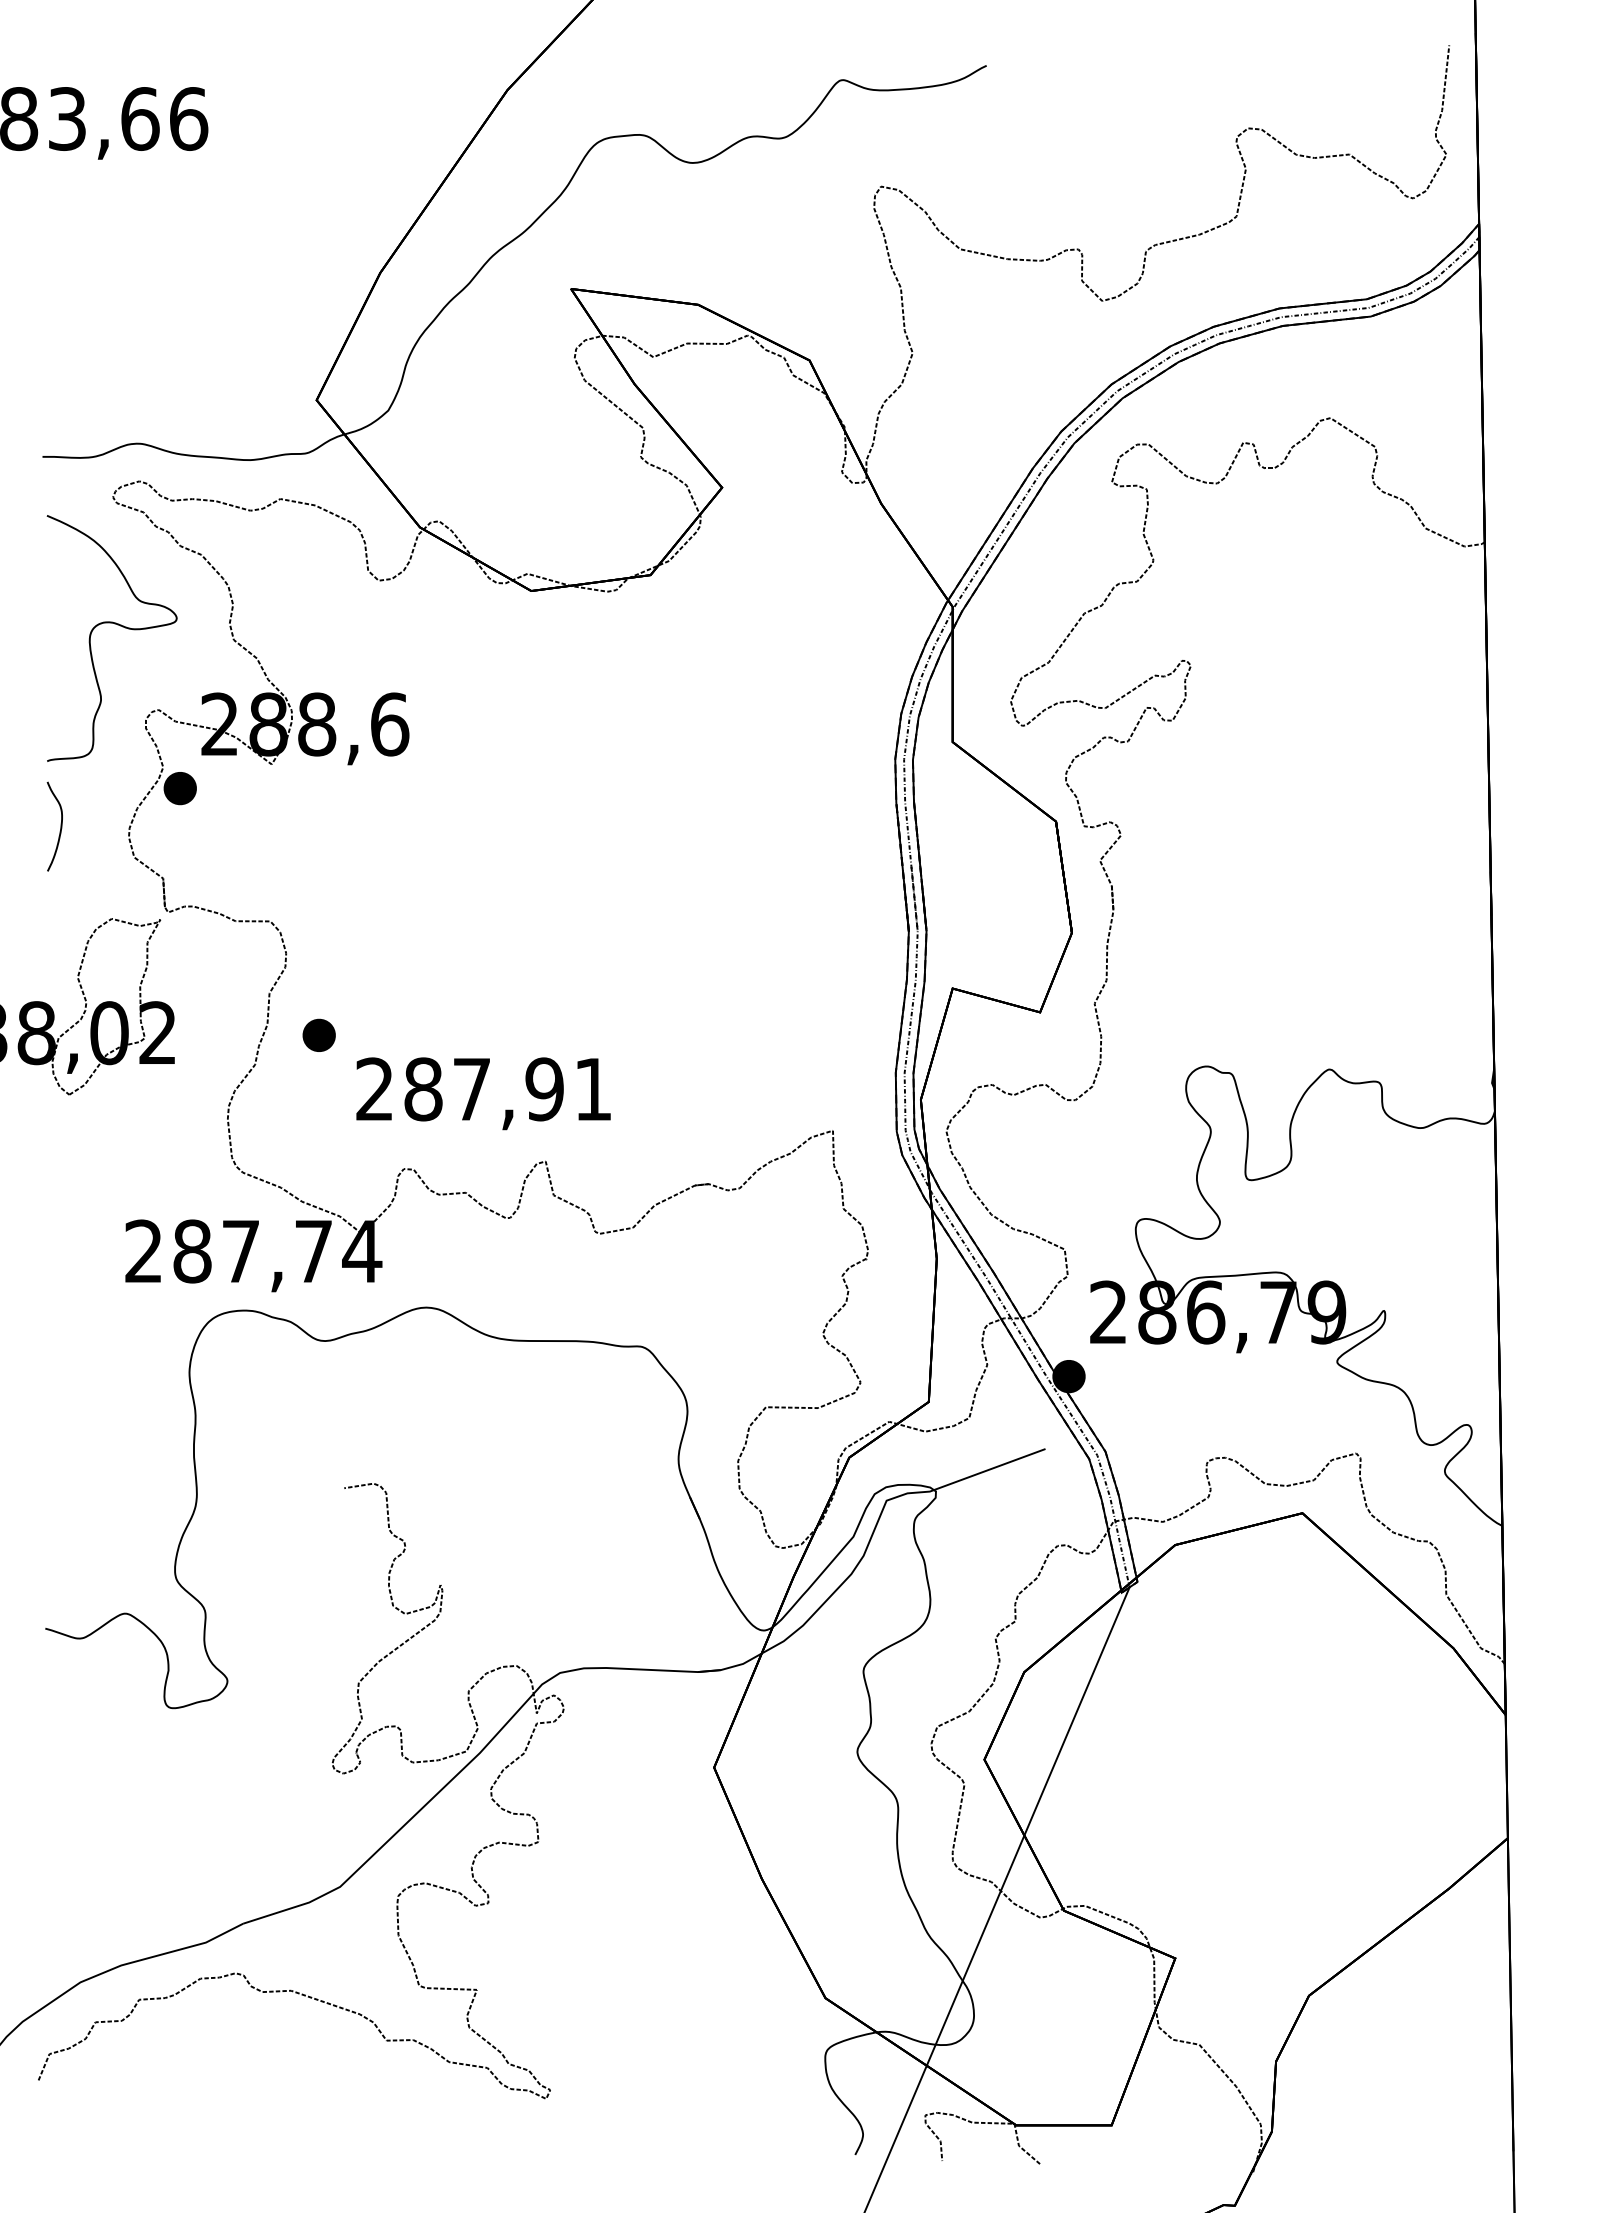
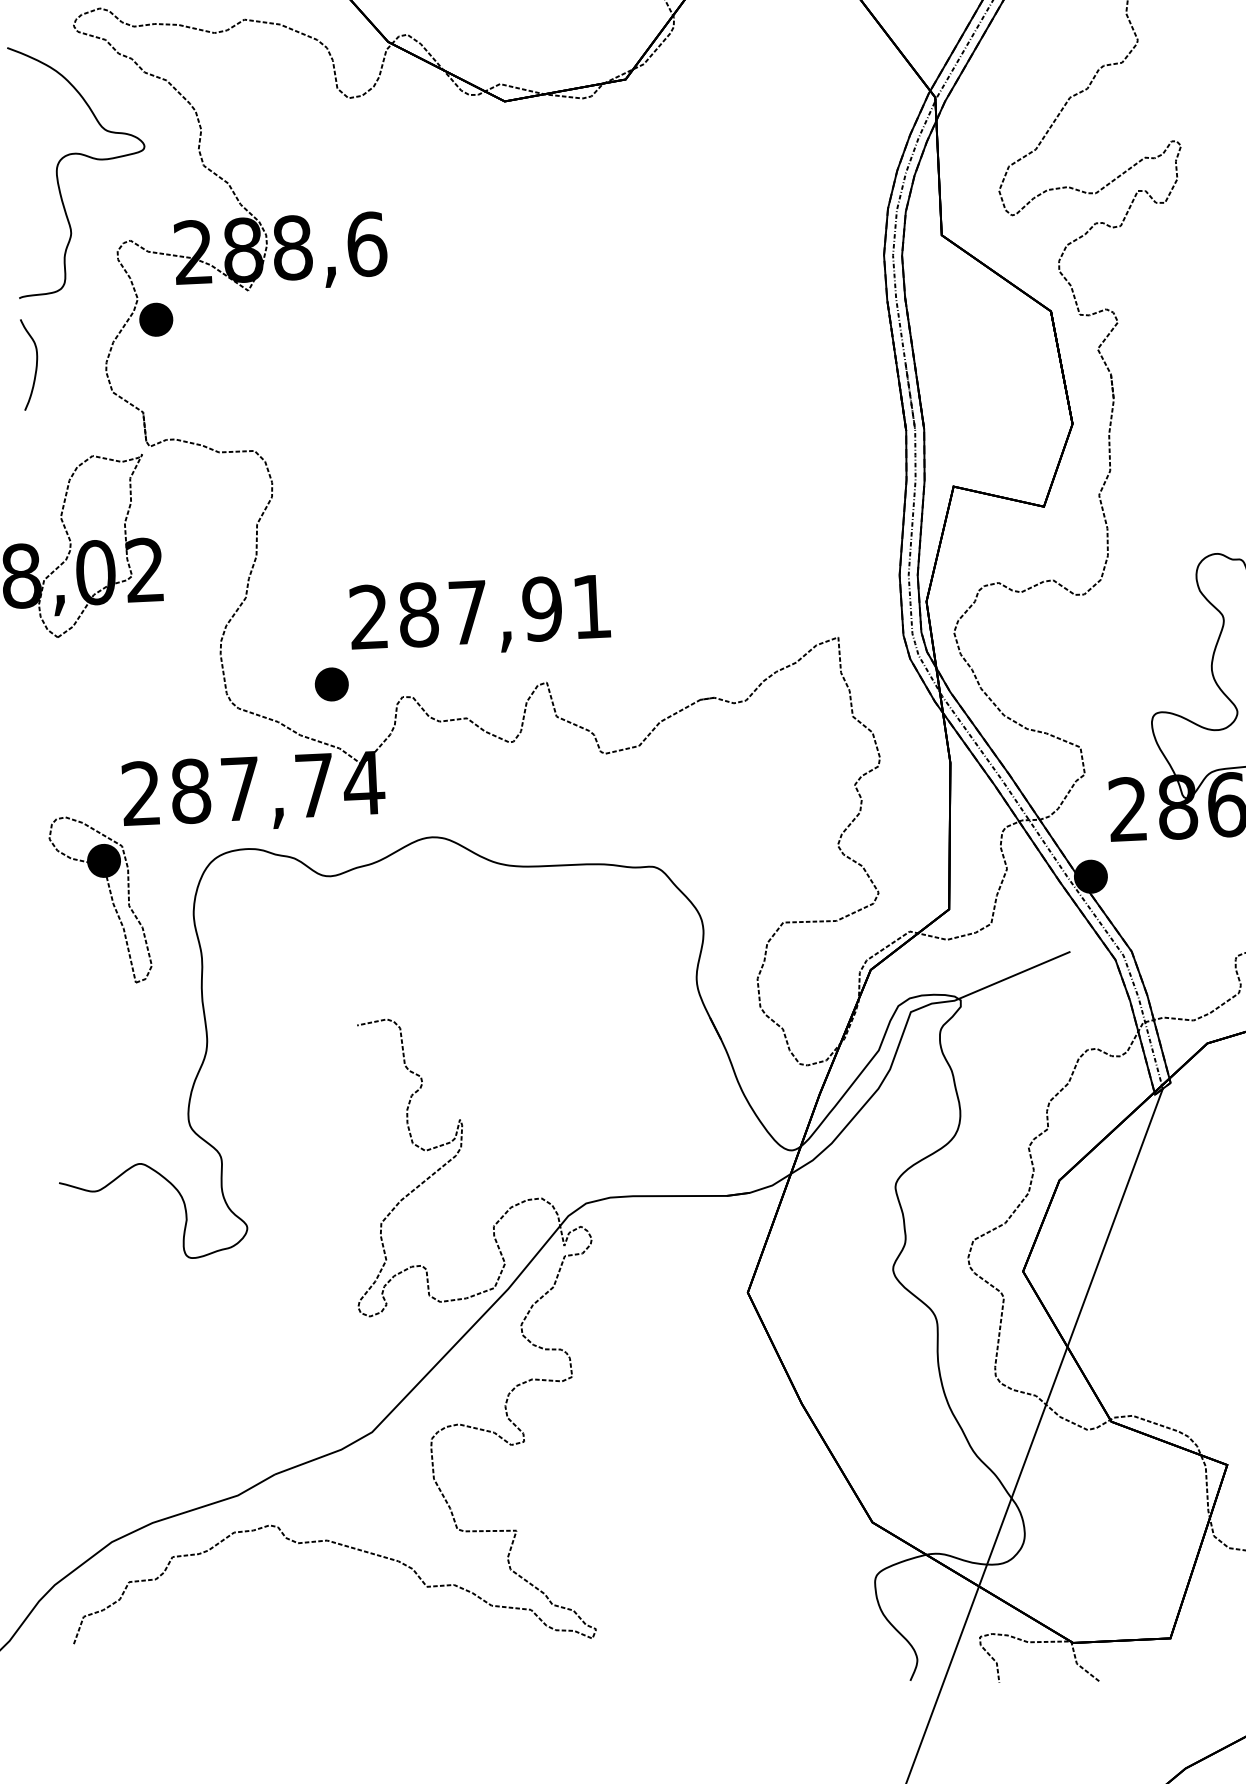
part: (318, 1034) -> (331, 683), moved
part: (109, 1353) -> (111, 899), added

